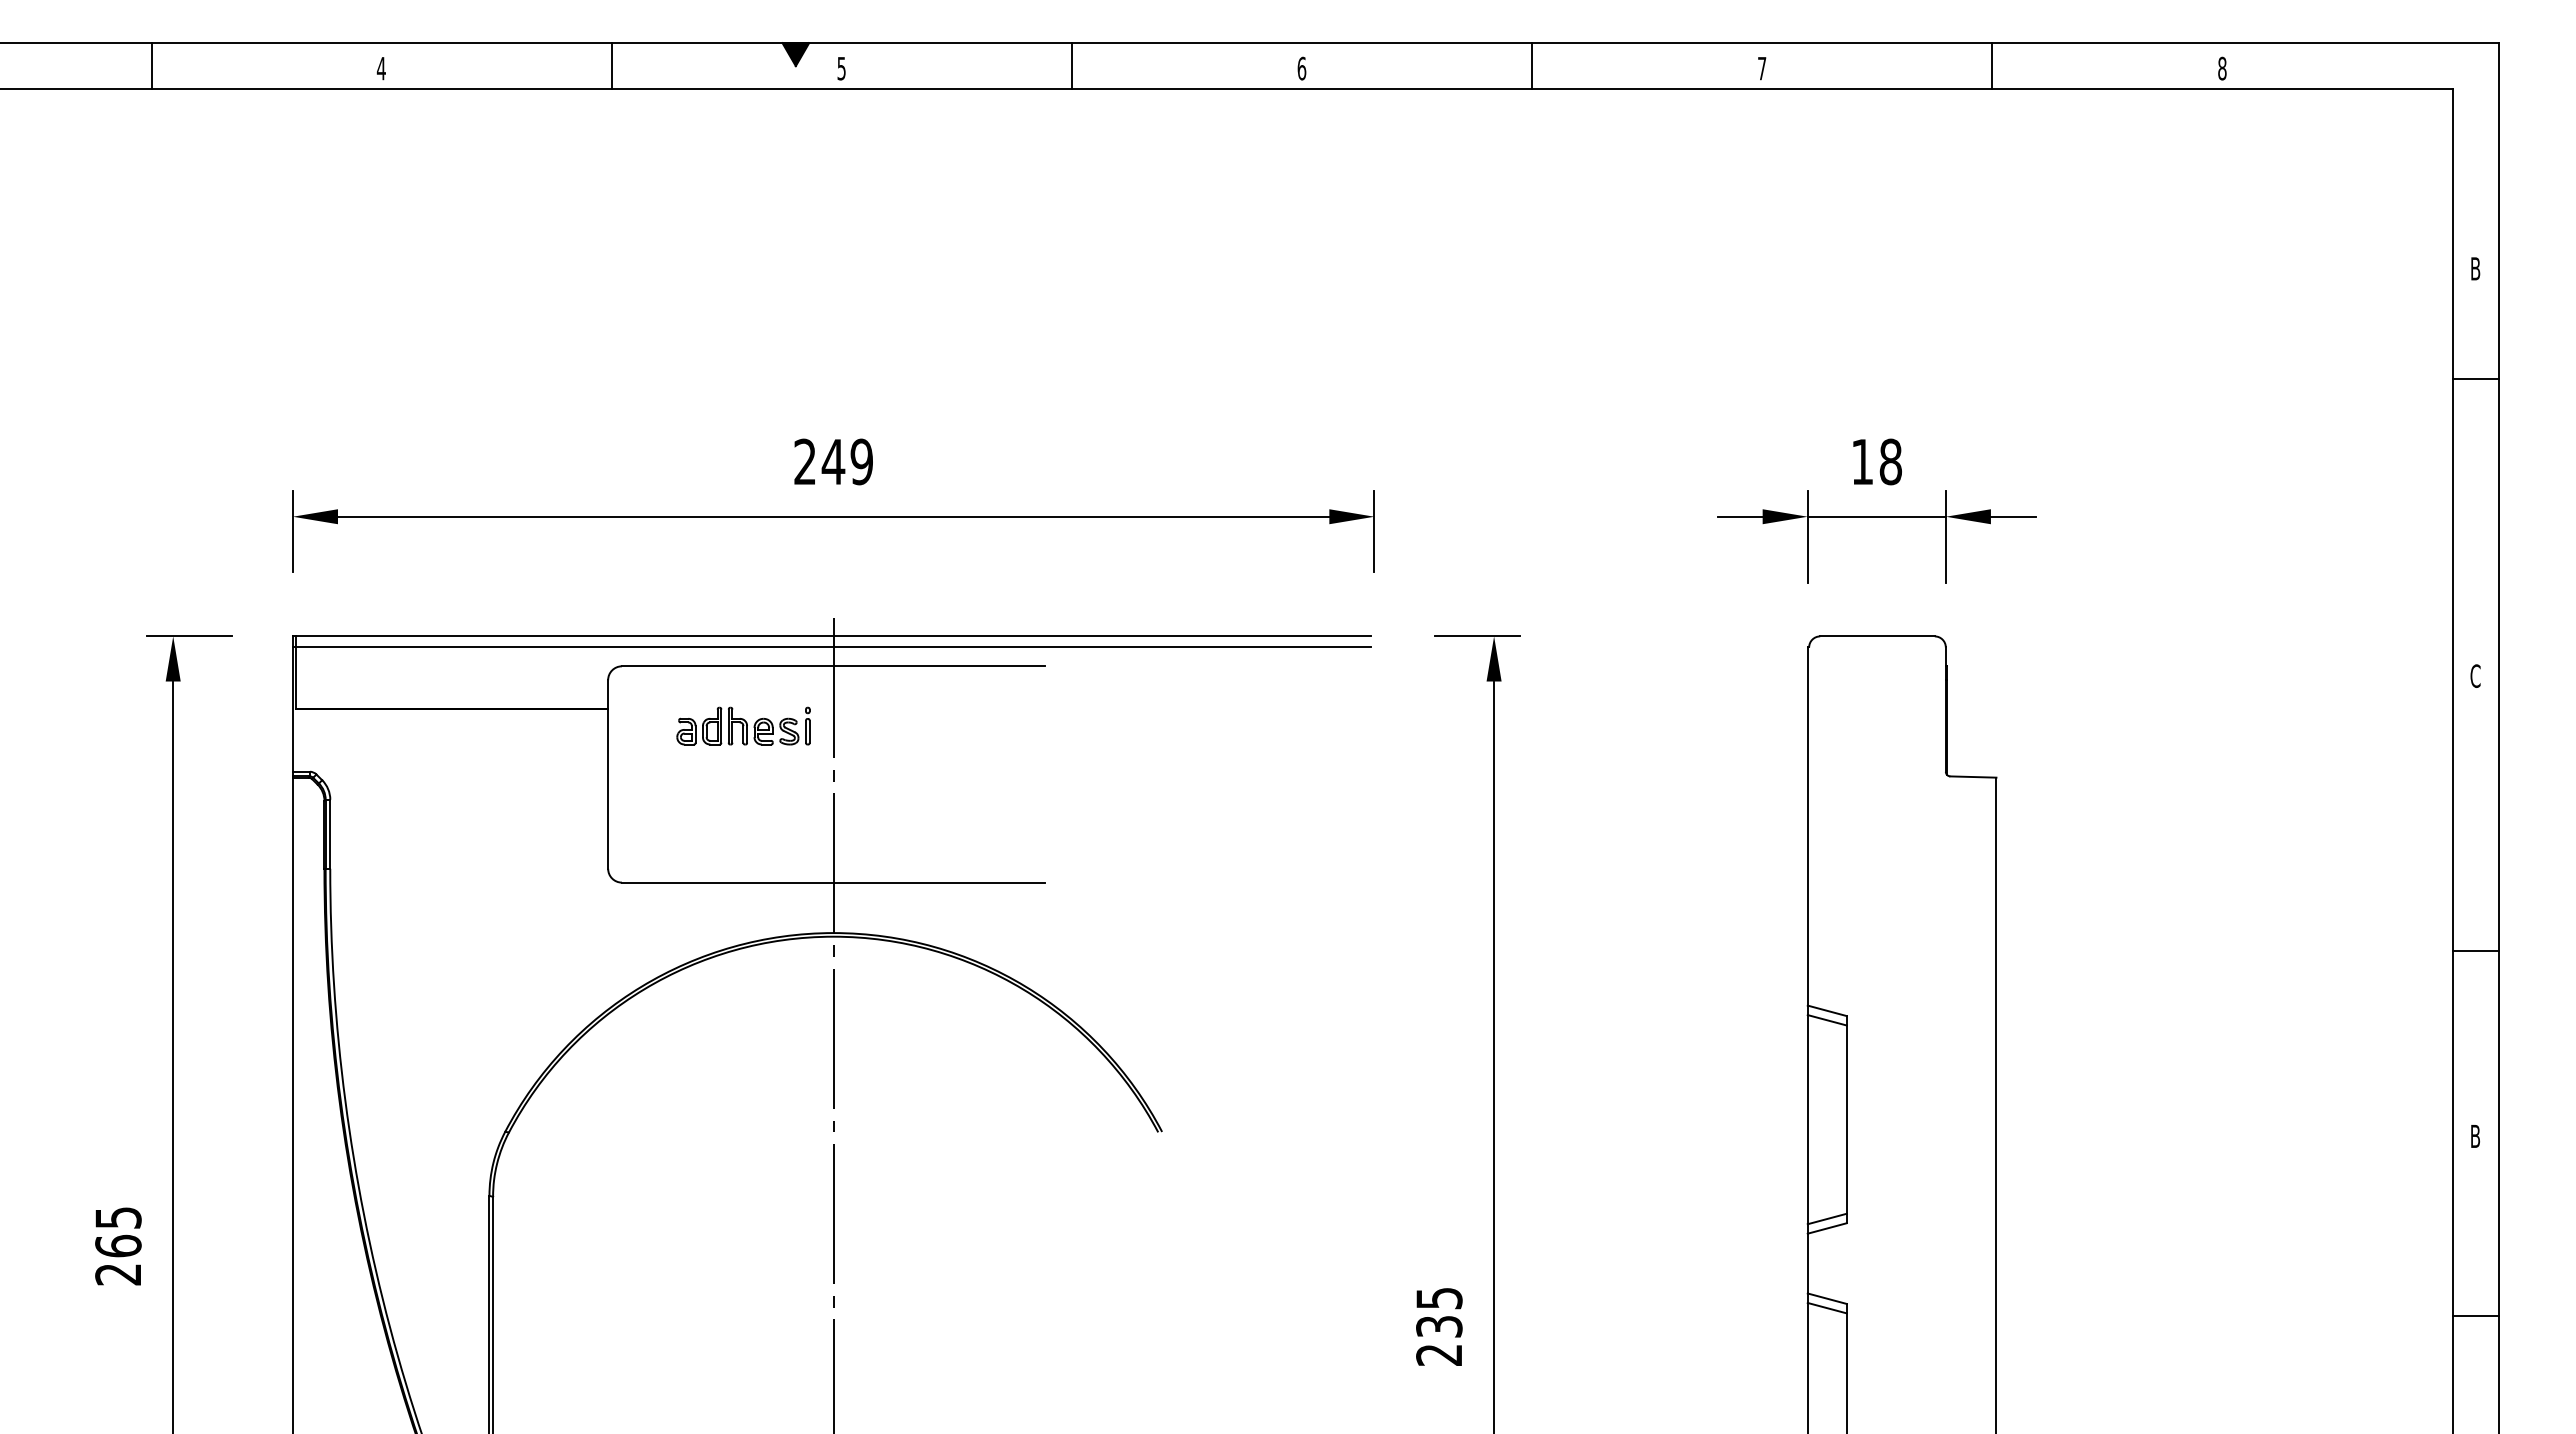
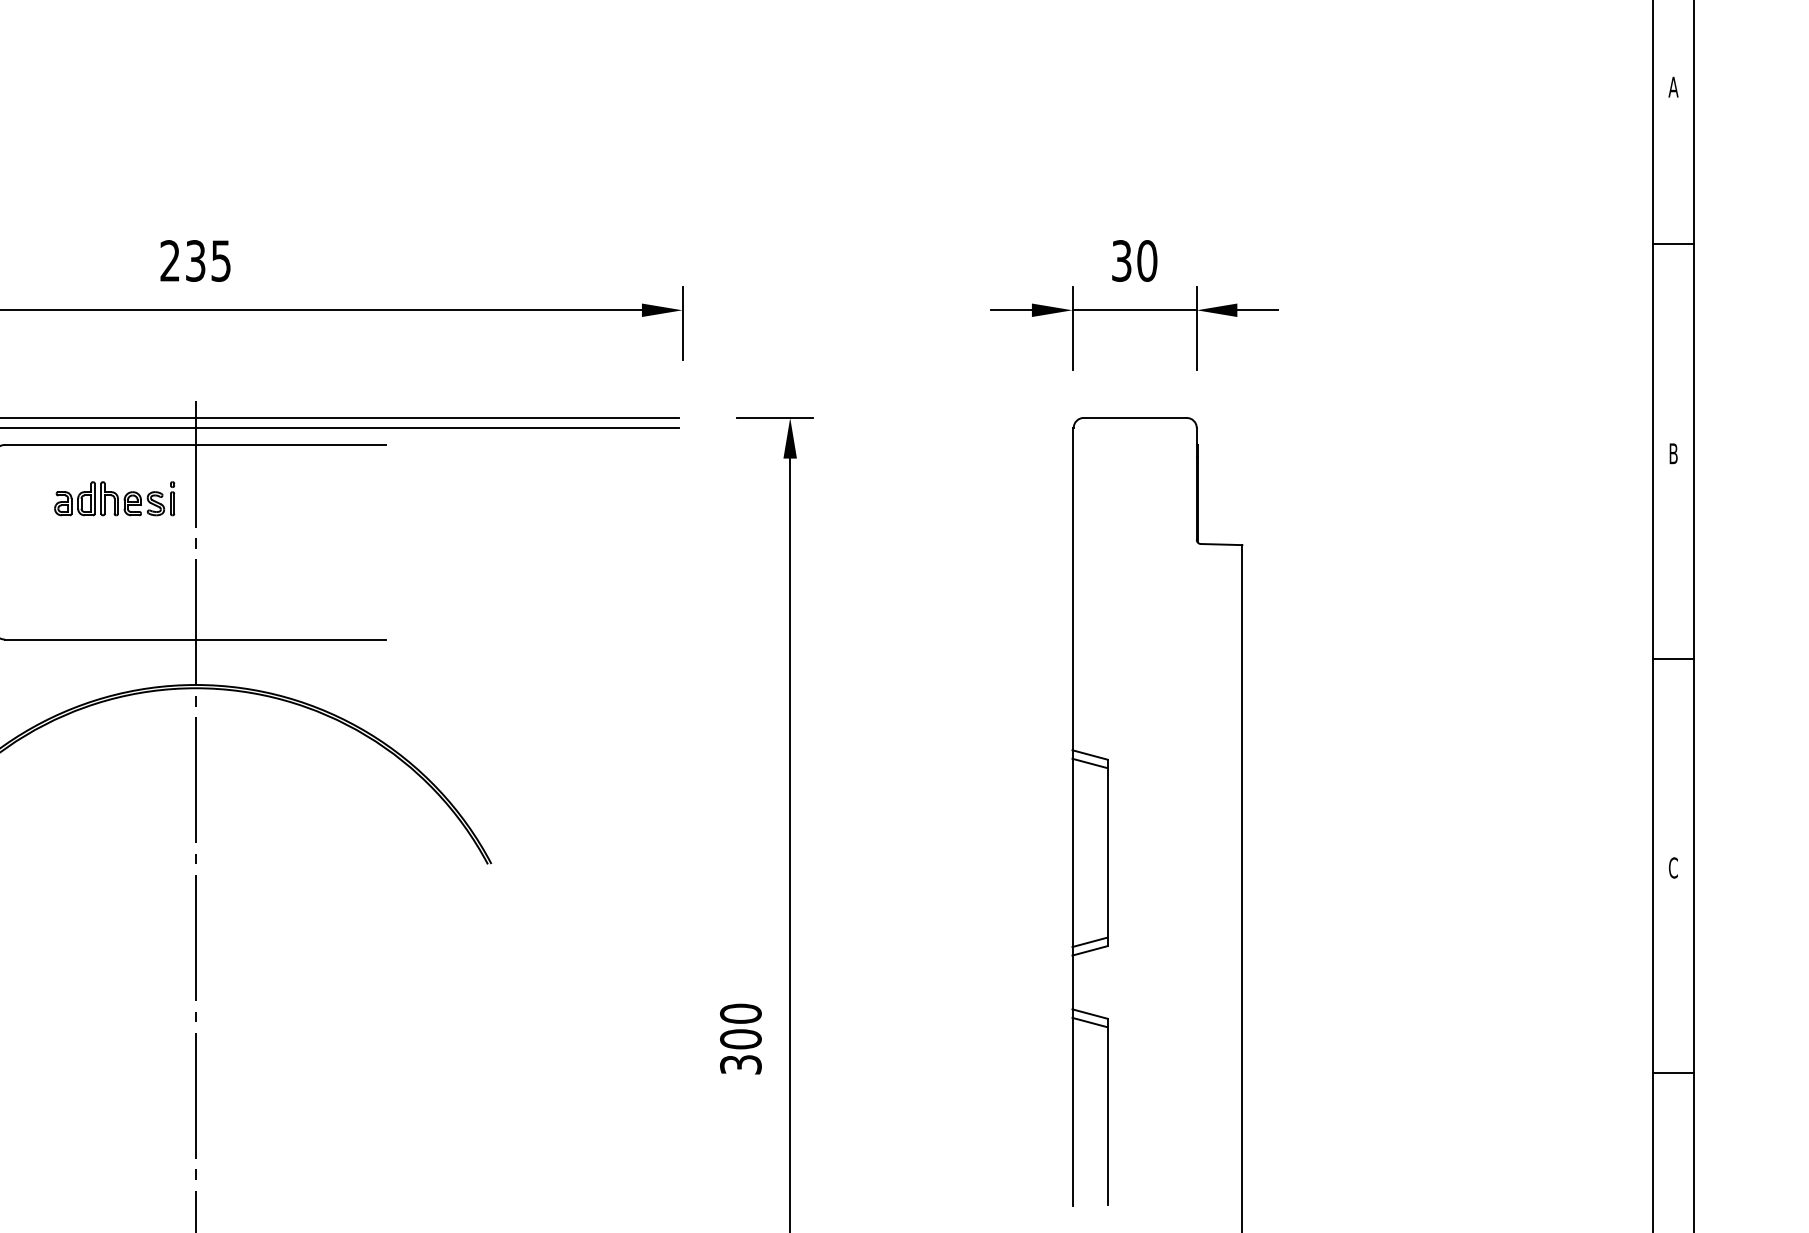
text: (2475, 268) -> (1673, 86), B -> A
line: (2475, 378) -> (1673, 244), moved
text: (846, 461) -> (207, 260), 249 -> 235
text: (1876, 461) -> (1134, 260), 18 -> 30
text: (2475, 675) -> (1673, 453), C -> B
line: (2475, 950) -> (1673, 658), moved
text: (2475, 1136) -> (1673, 868), B -> C
line: (2475, 1316) -> (1673, 1073), moved
text: (1439, 1326) -> (741, 1039), 235 -> 300

